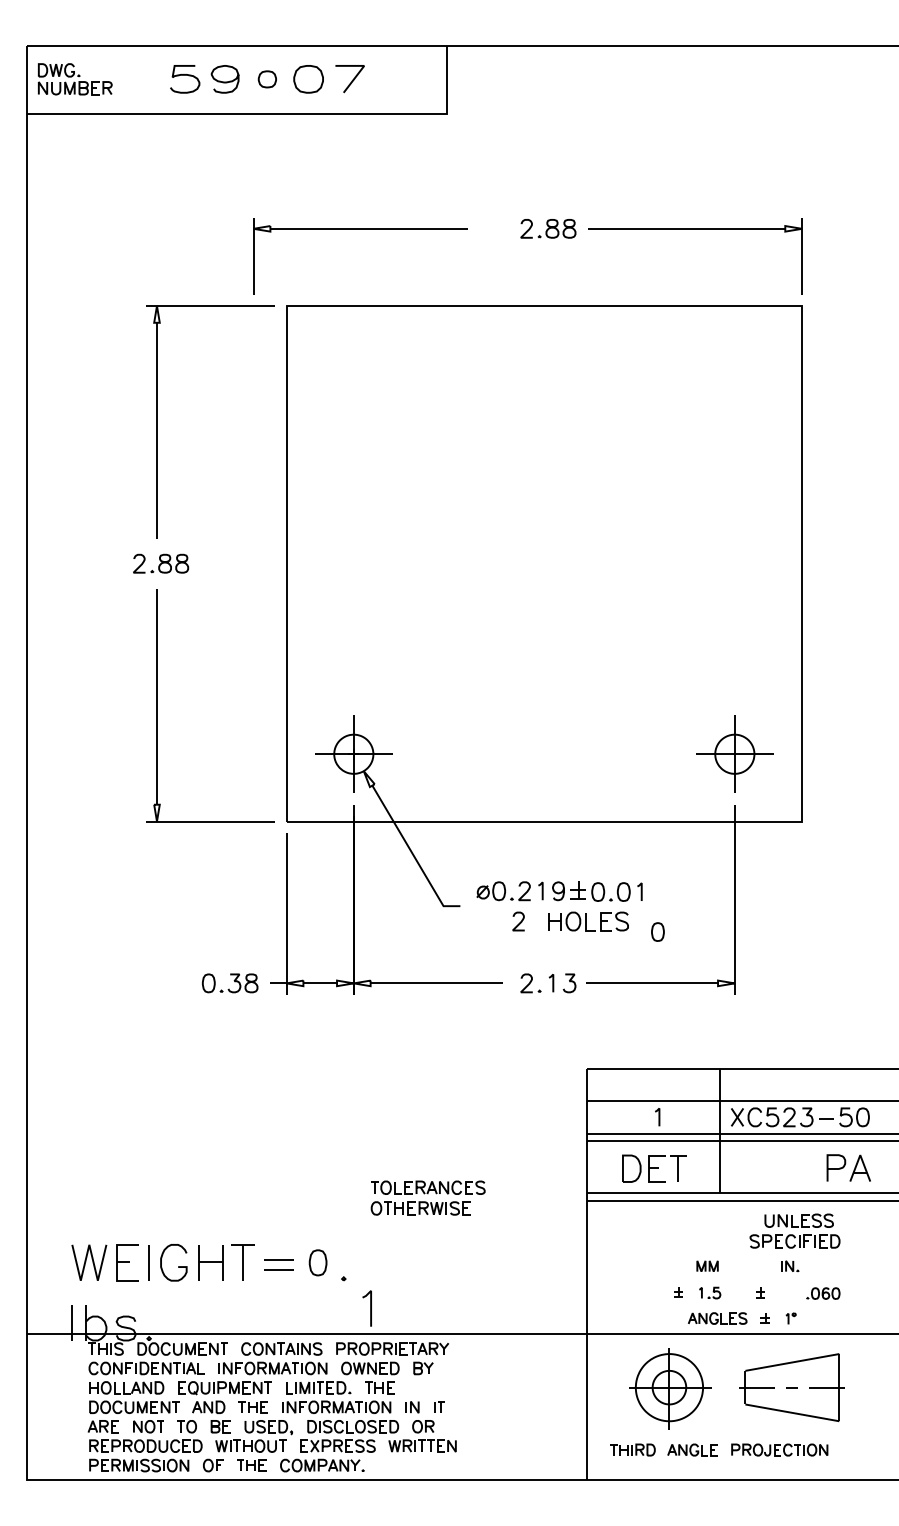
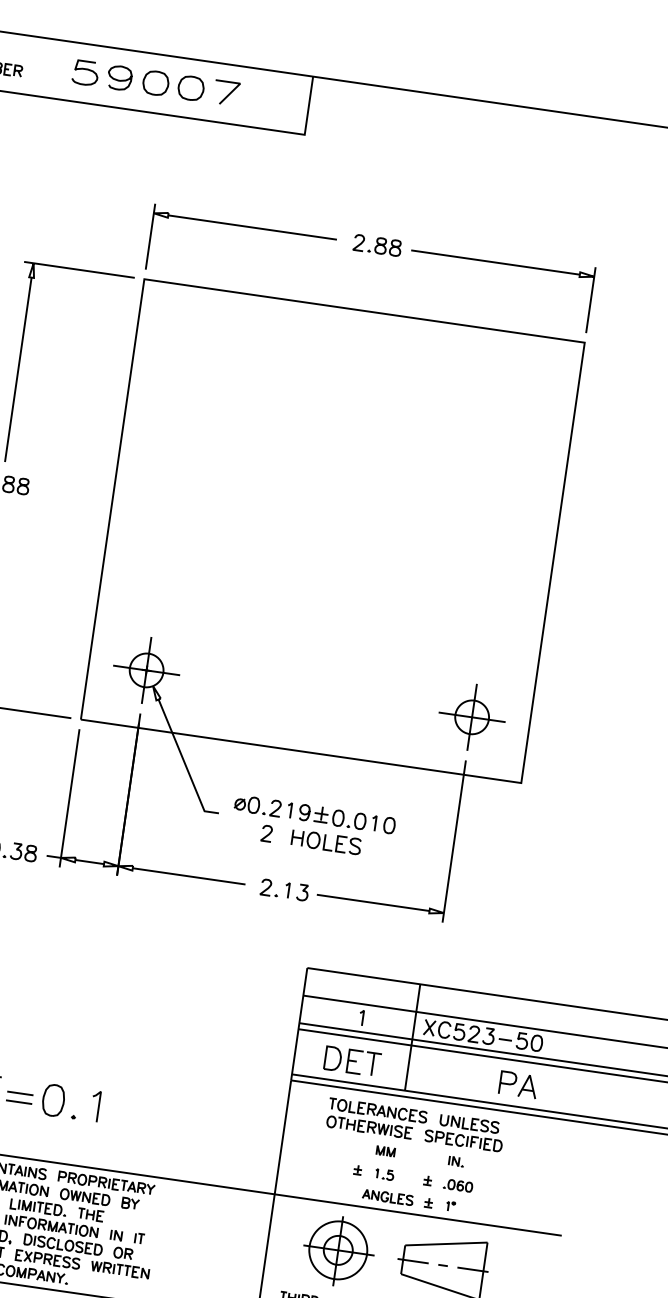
part: (267, 79) -> (155, 83), size x1.67
part: (360, 229) -> (245, 227), moved
part: (657, 931) -> (389, 825), moved
part: (427, 1197) -> (376, 1118), moved
part: (317, 1262) -> (53, 1100), size x1.43
part: (823, 1293) -> (458, 1185), moved
line: (370, 1308) -> (98, 1106), moved

